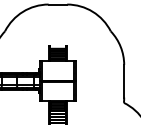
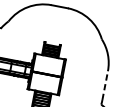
line: (124, 80) -> (105, 85), solid -> dashed

